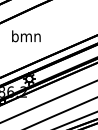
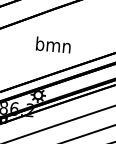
text: (26, 36) -> (53, 45), moved

